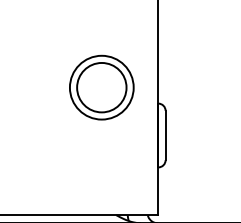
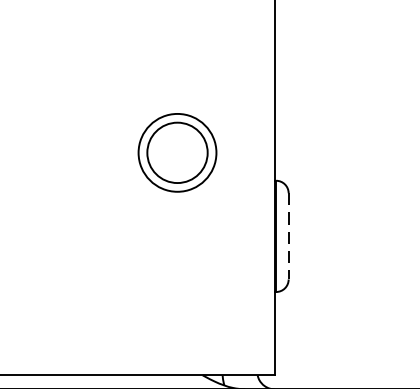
part: (101, 87) -> (176, 152), size x0.7
line: (165, 135) -> (288, 236), solid -> dashed

